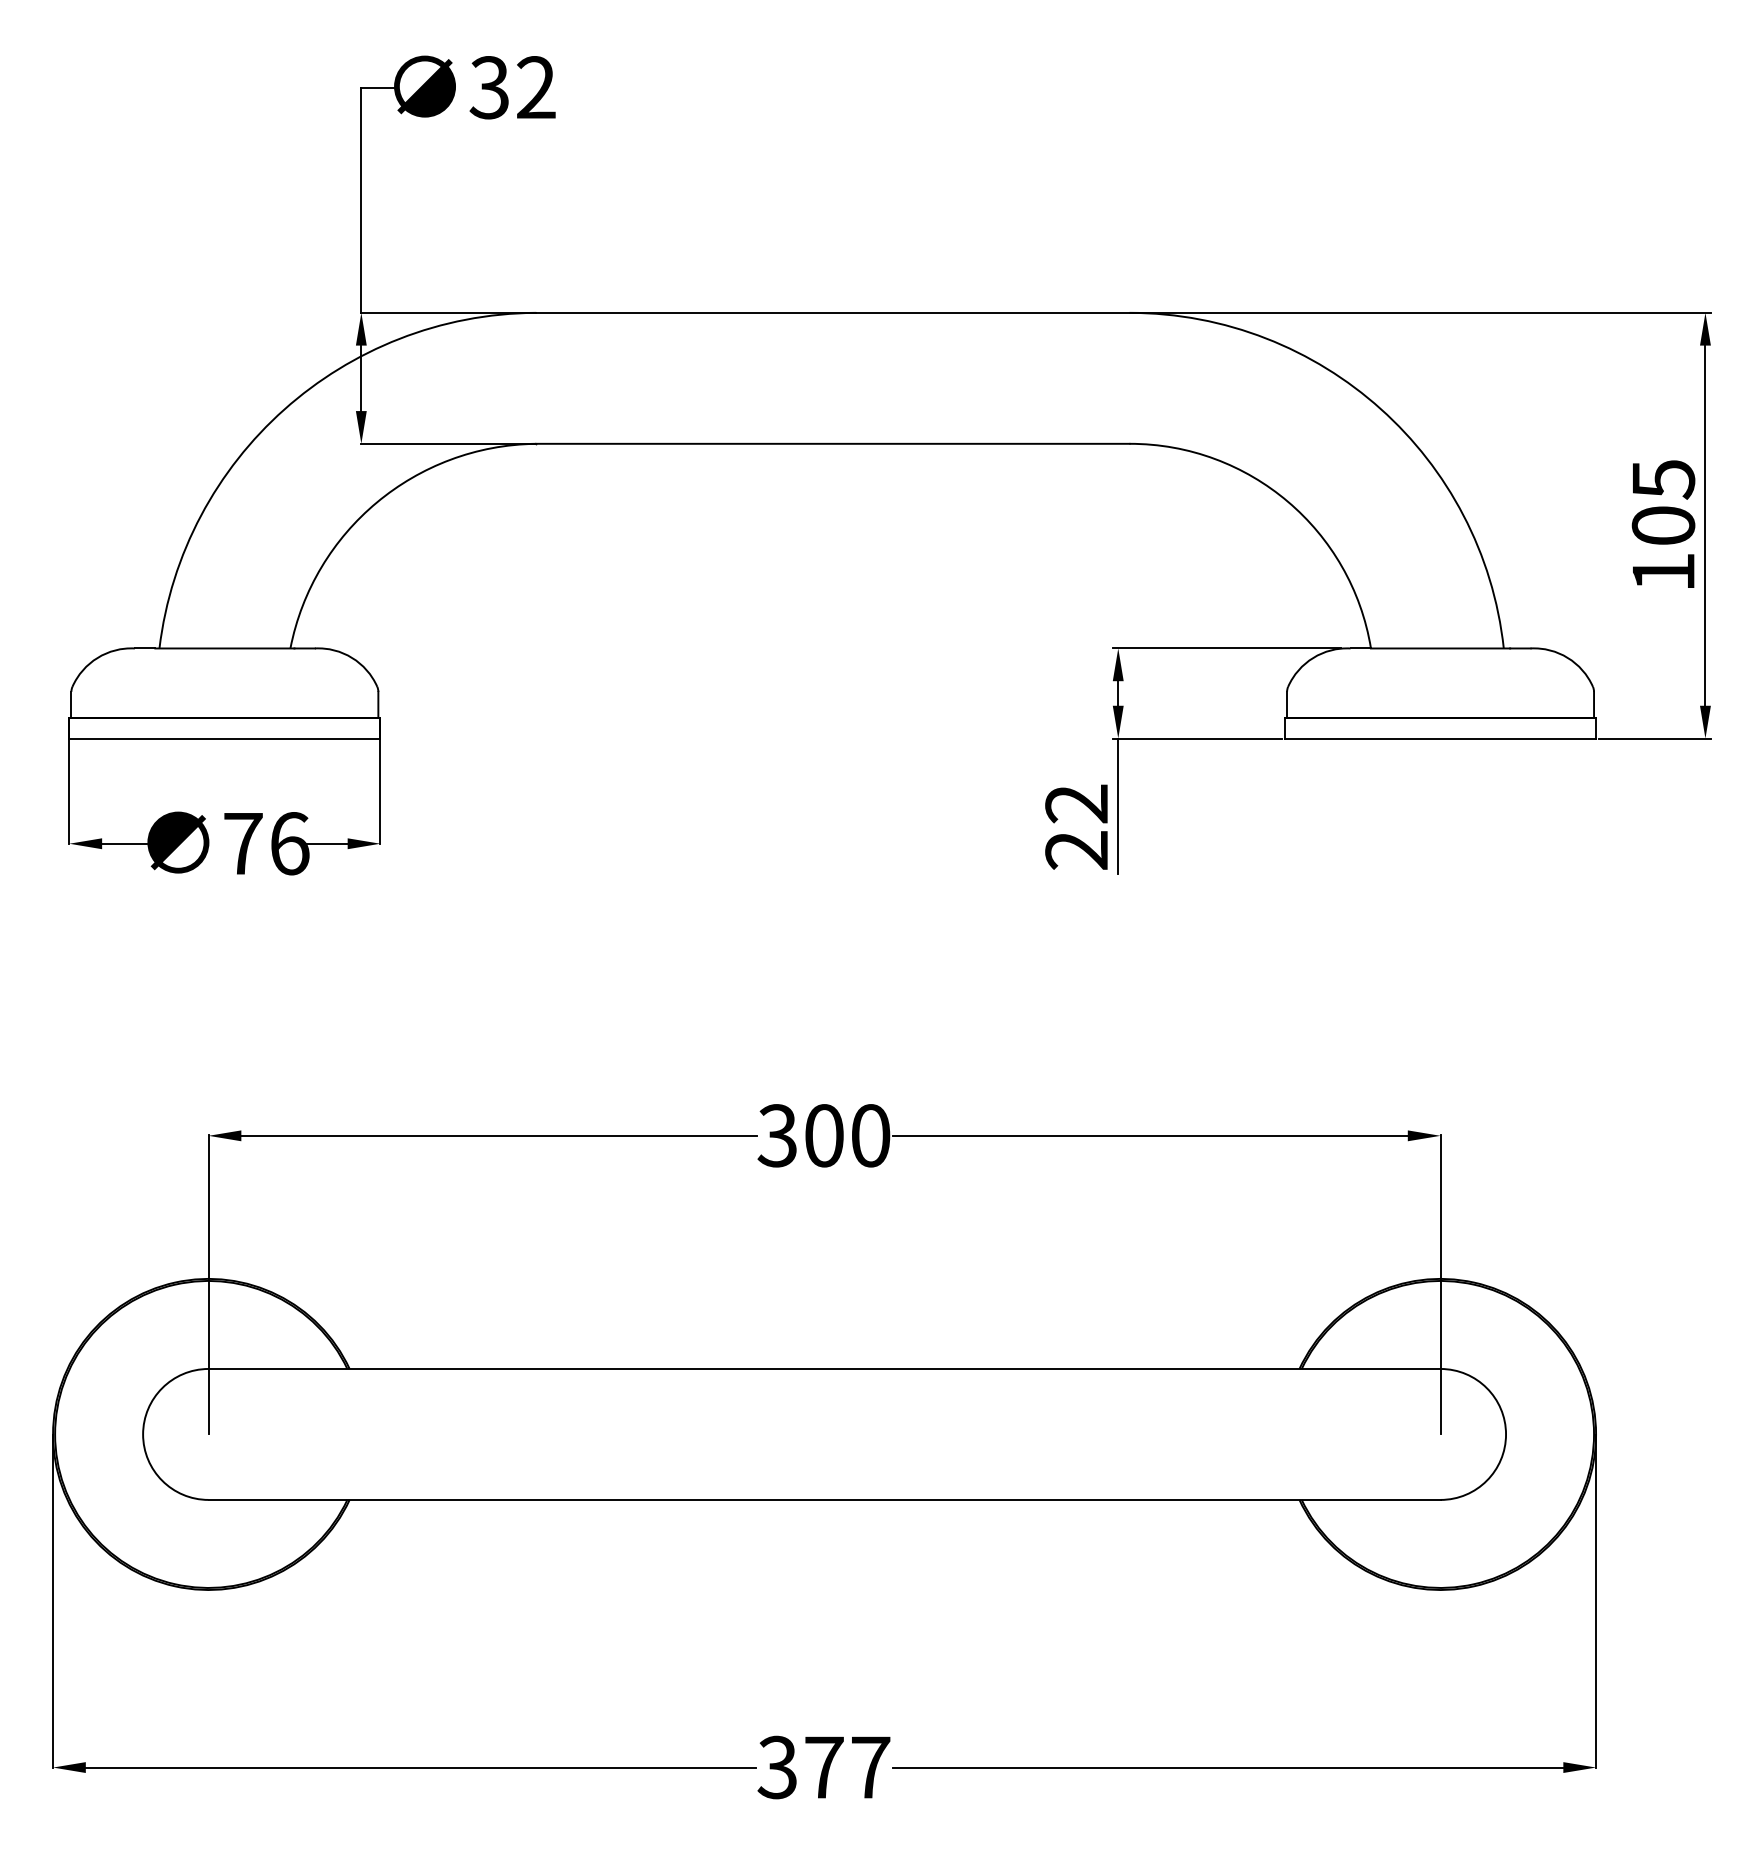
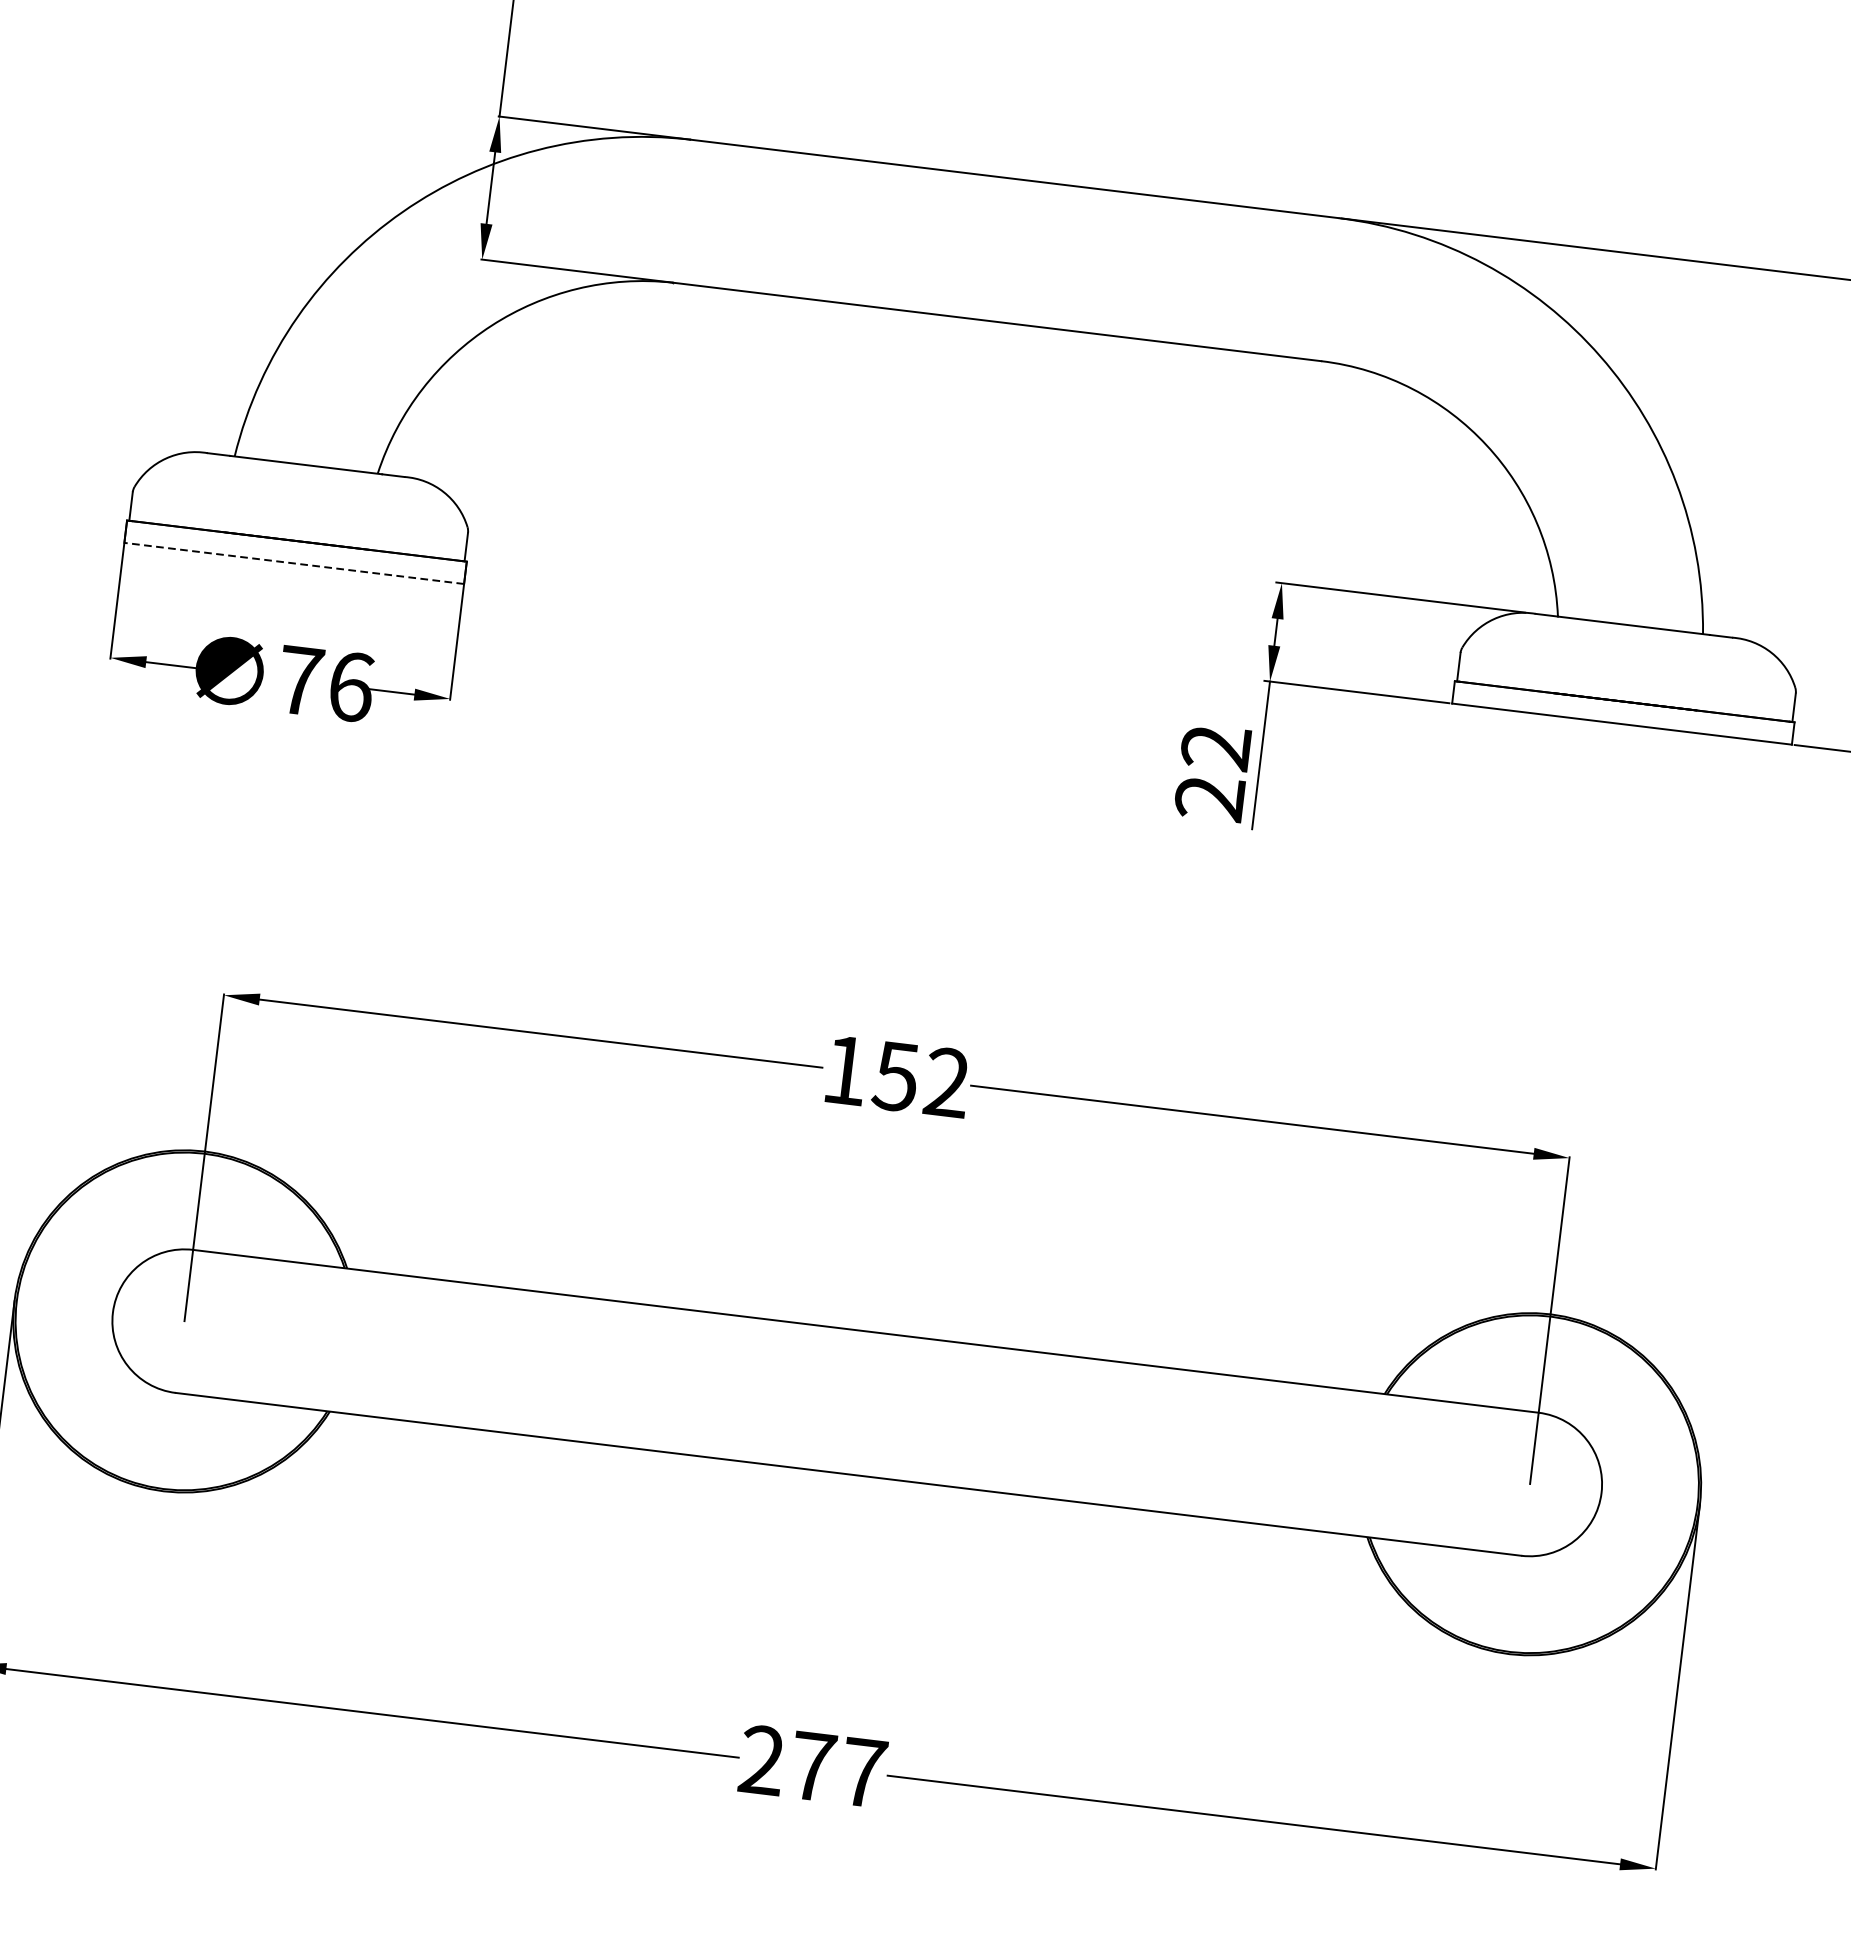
line: (224, 738) -> (293, 563), solid -> dashed
text: (823, 1135) -> (895, 1076), 300 -> 152
text: (777, 1767) -> (761, 1760), 377 -> 277

